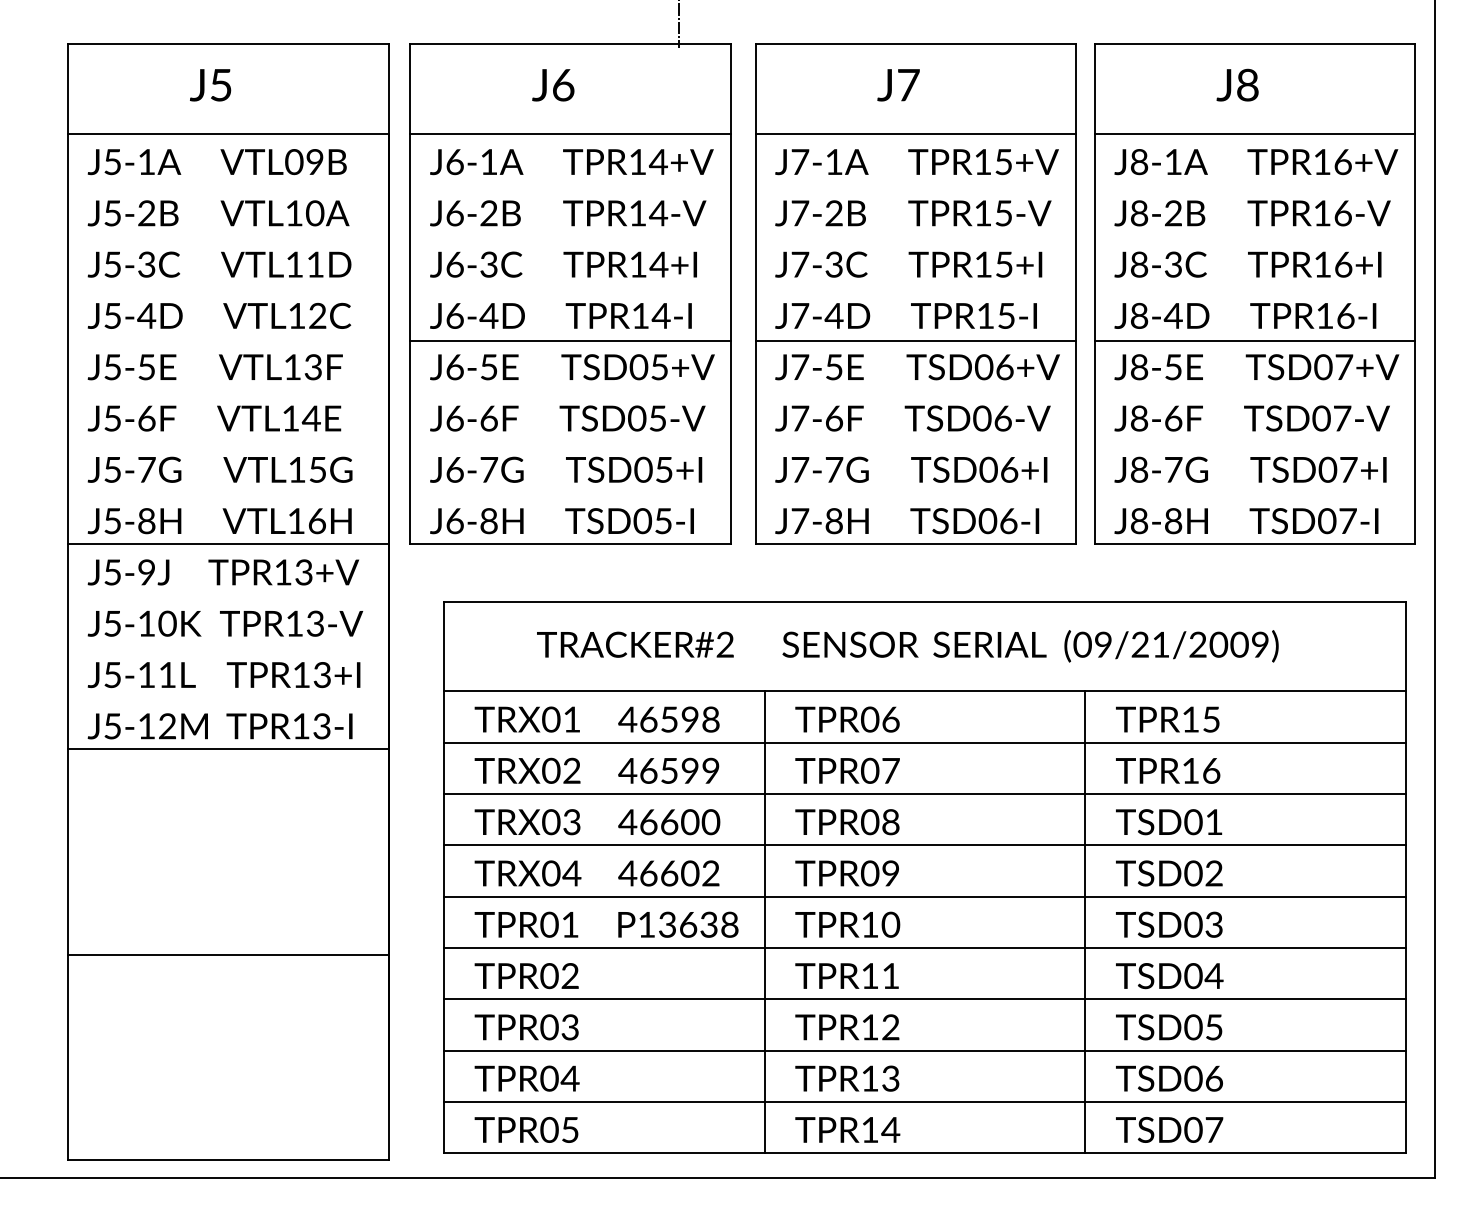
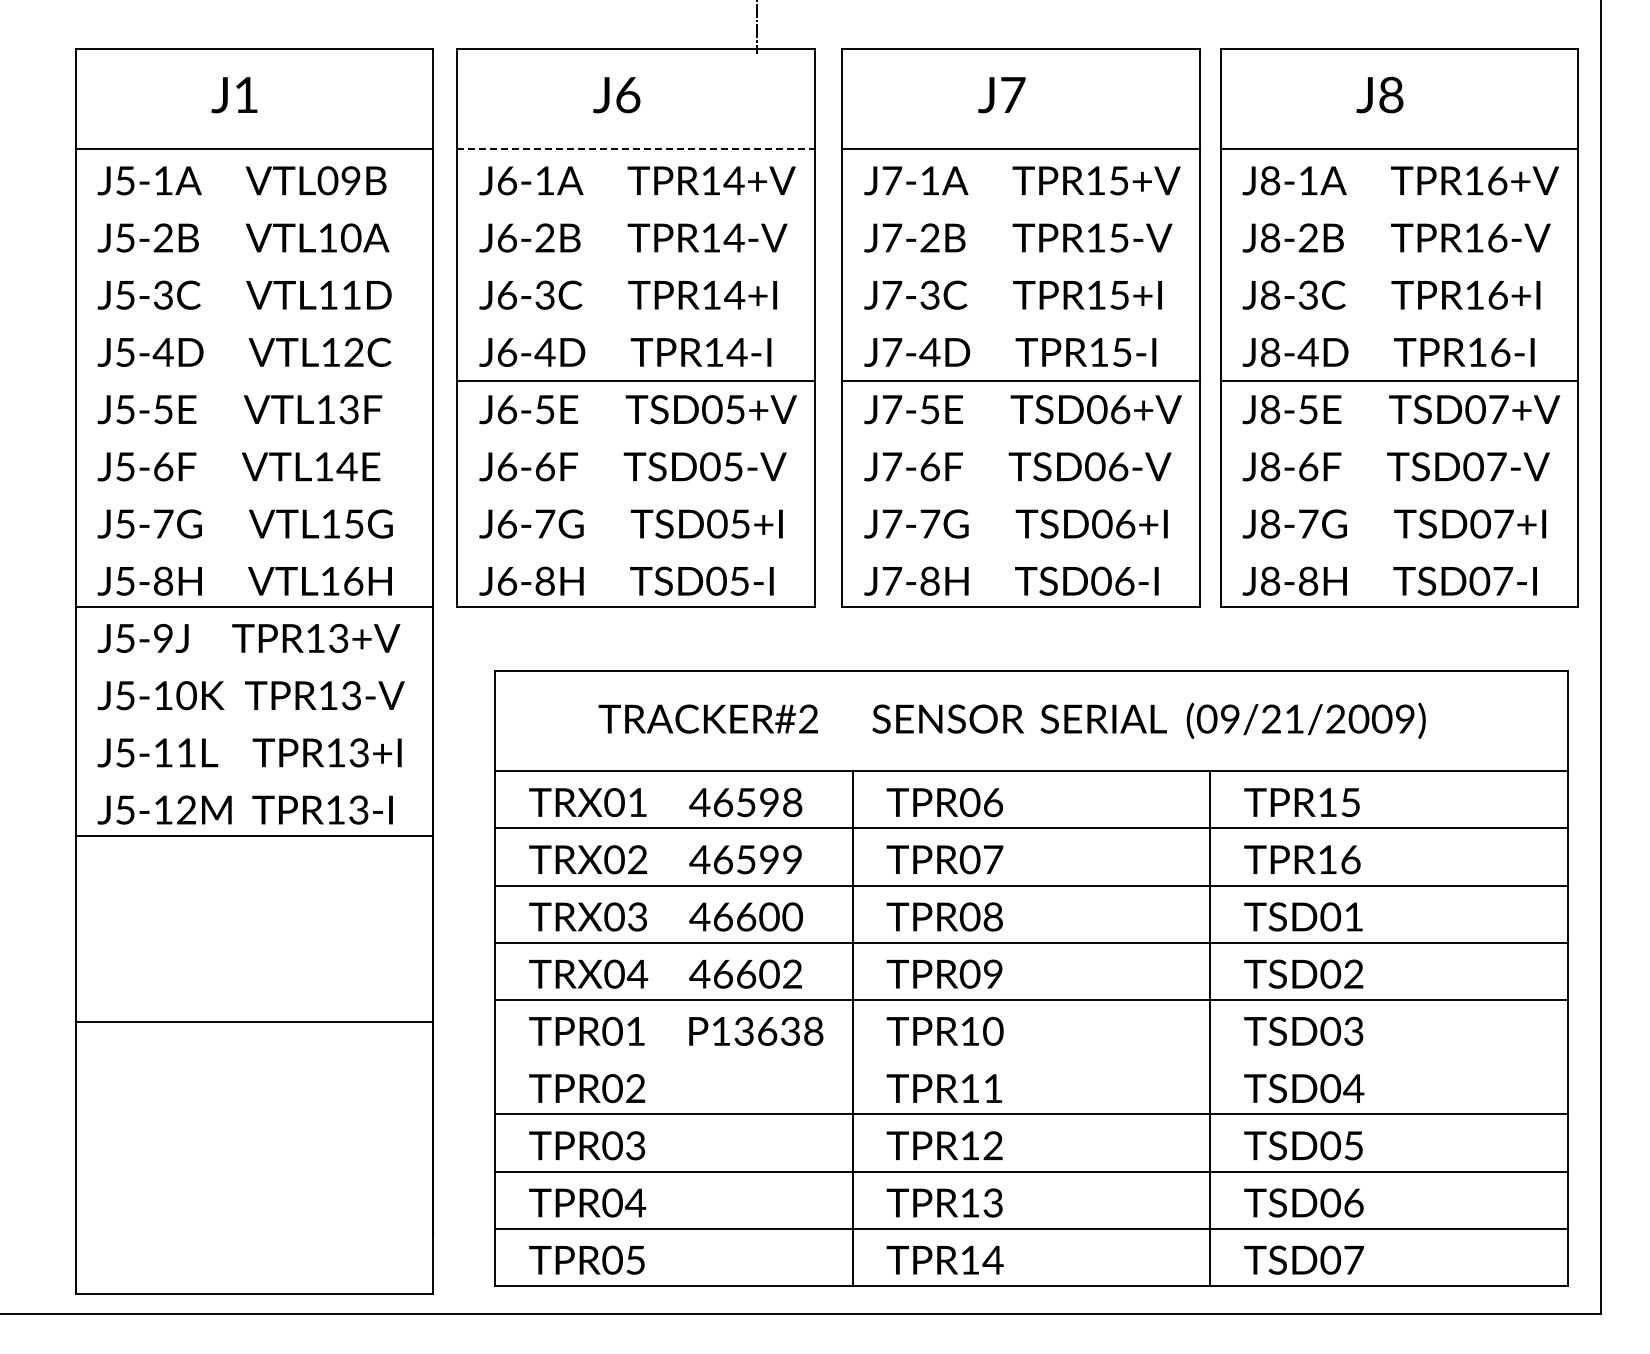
text: (221, 85) -> (246, 95), J5 -> J1
line: (570, 133) -> (636, 149), solid -> dashed
line: (925, 948) -> (1031, 1057), removed
line: (228, 954) -> (254, 1021), moved

